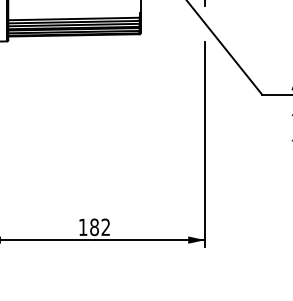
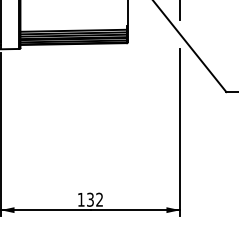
text: (94, 226) -> (90, 199), 182 -> 132

